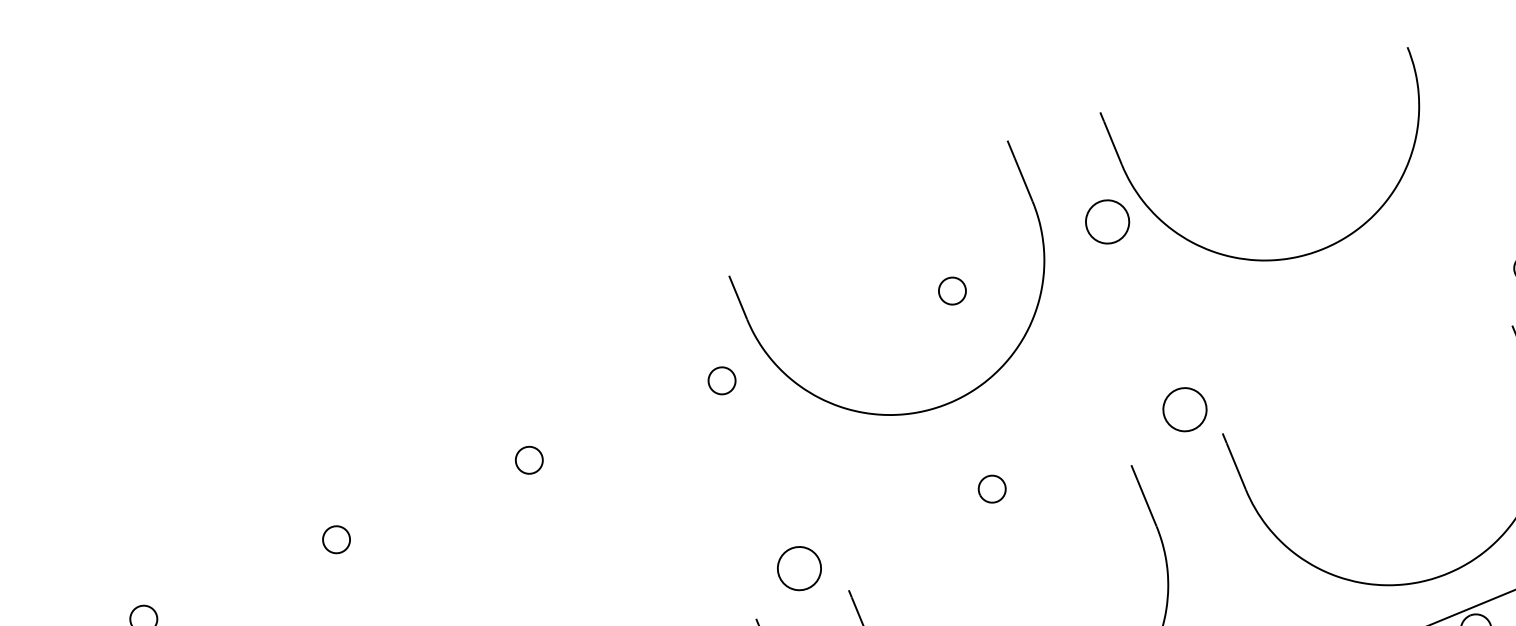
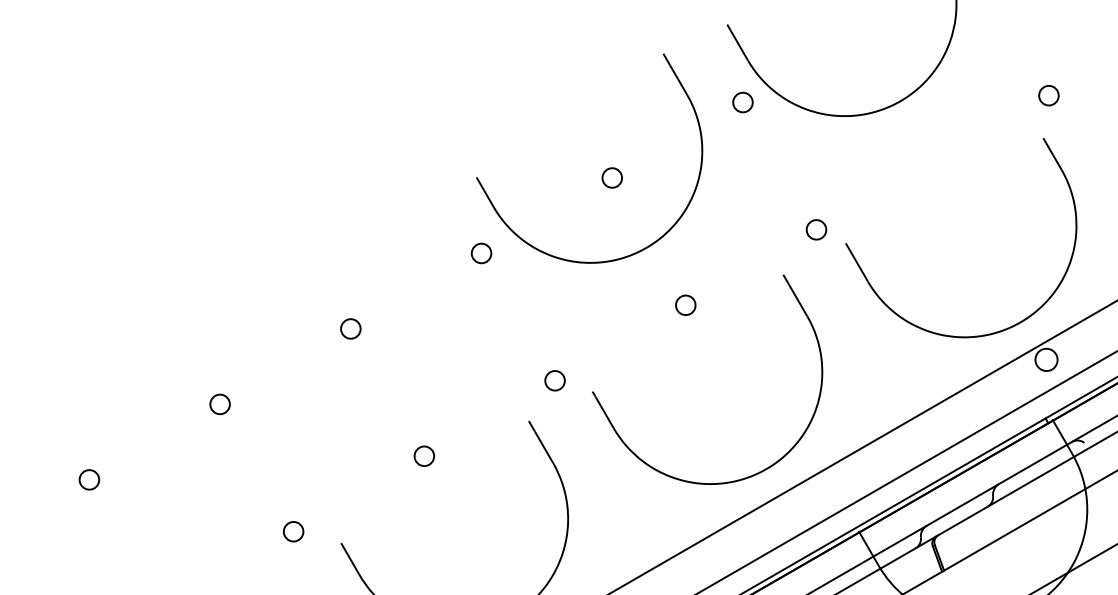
circle: (1106, 221) -> (742, 102), size x0.62
circle: (951, 290) -> (611, 177), moved
circle: (1185, 409) -> (816, 229), size x0.62
circle: (798, 568) -> (554, 380), size x0.62

